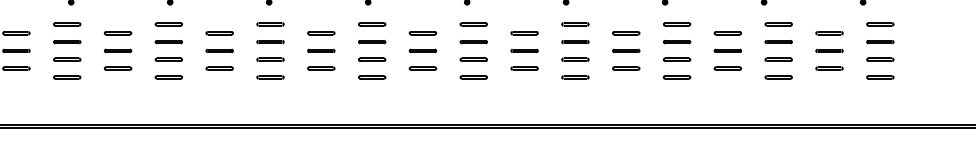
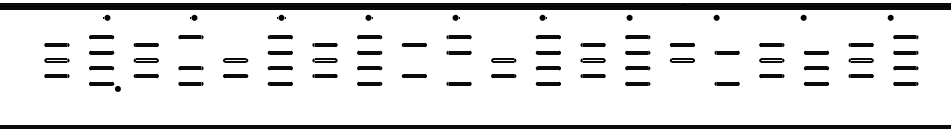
line: (676, 24) -> (726, 37), removed
line: (778, 24) -> (816, 37), removed
line: (117, 32) -> (235, 44), removed
line: (422, 32) -> (503, 44), removed
line: (66, 41) -> (190, 52), removed
line: (320, 49) -> (413, 59), removed
line: (371, 59) -> (458, 68), removed
line: (676, 59) -> (726, 68), removed
line: (626, 69) -> (682, 76), removed

